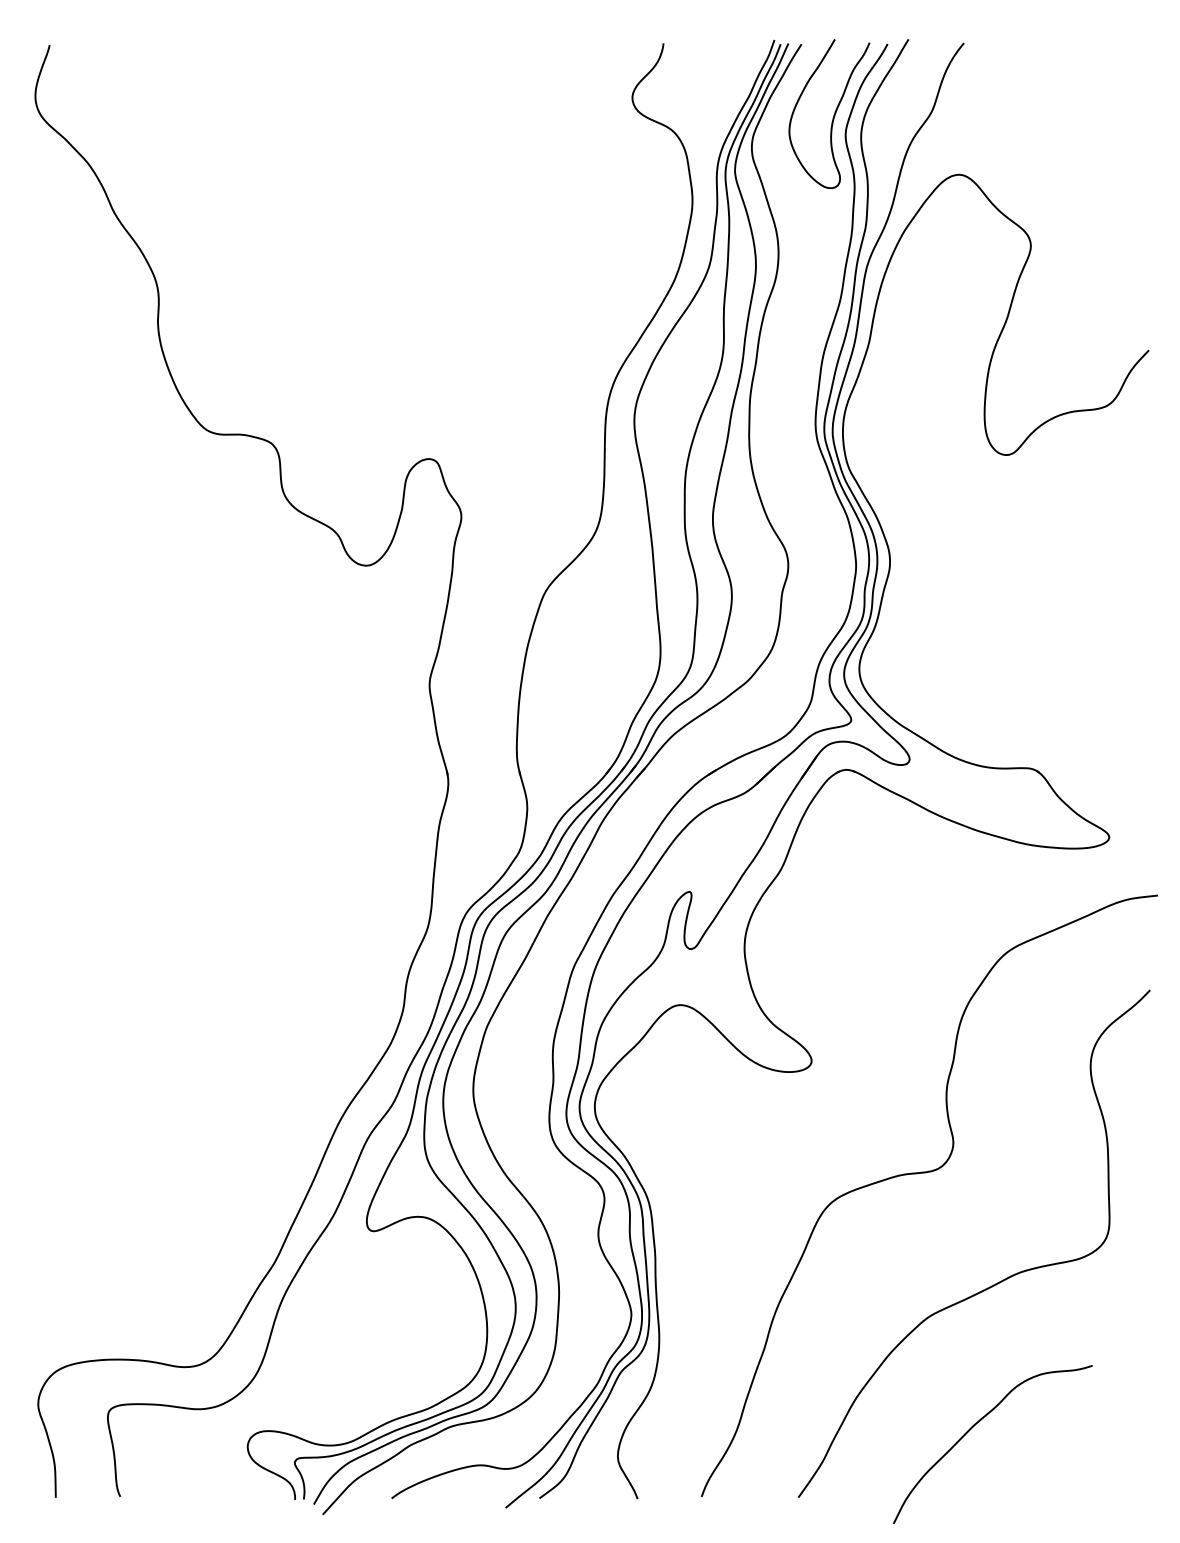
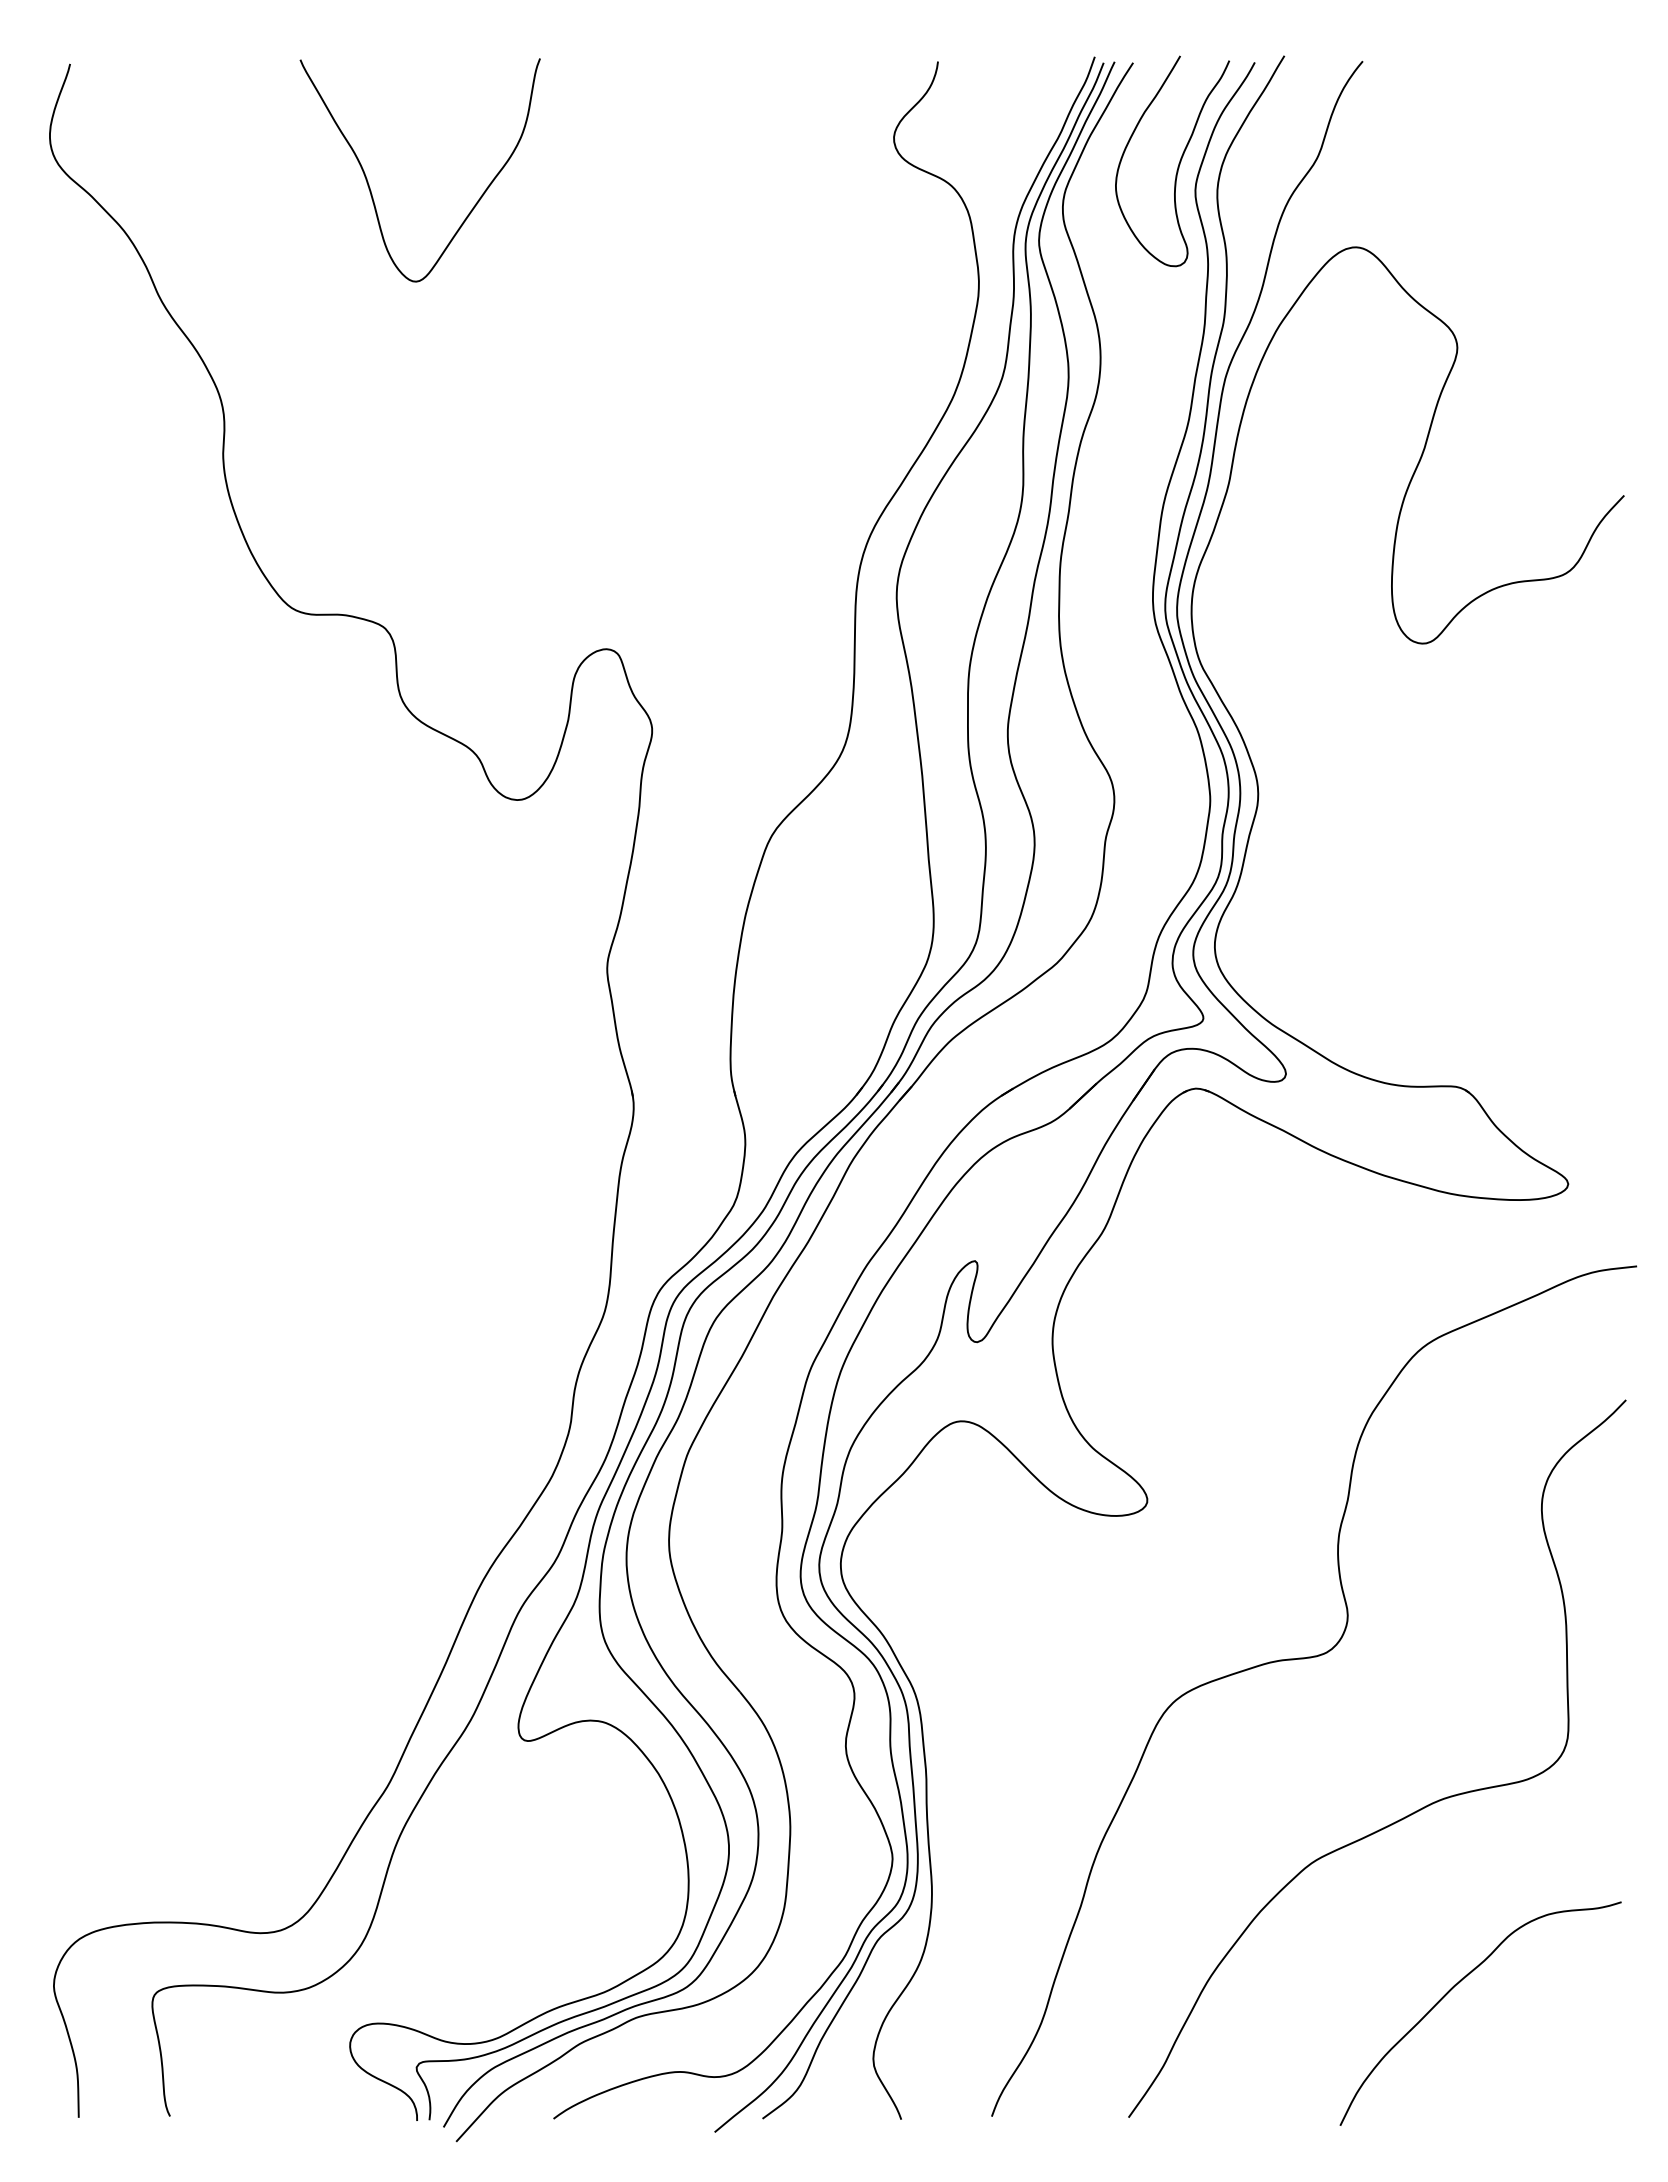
curve: (262, 132) -> (370, 187), added
curve: (977, 1423) -> (1459, 1983), moved

